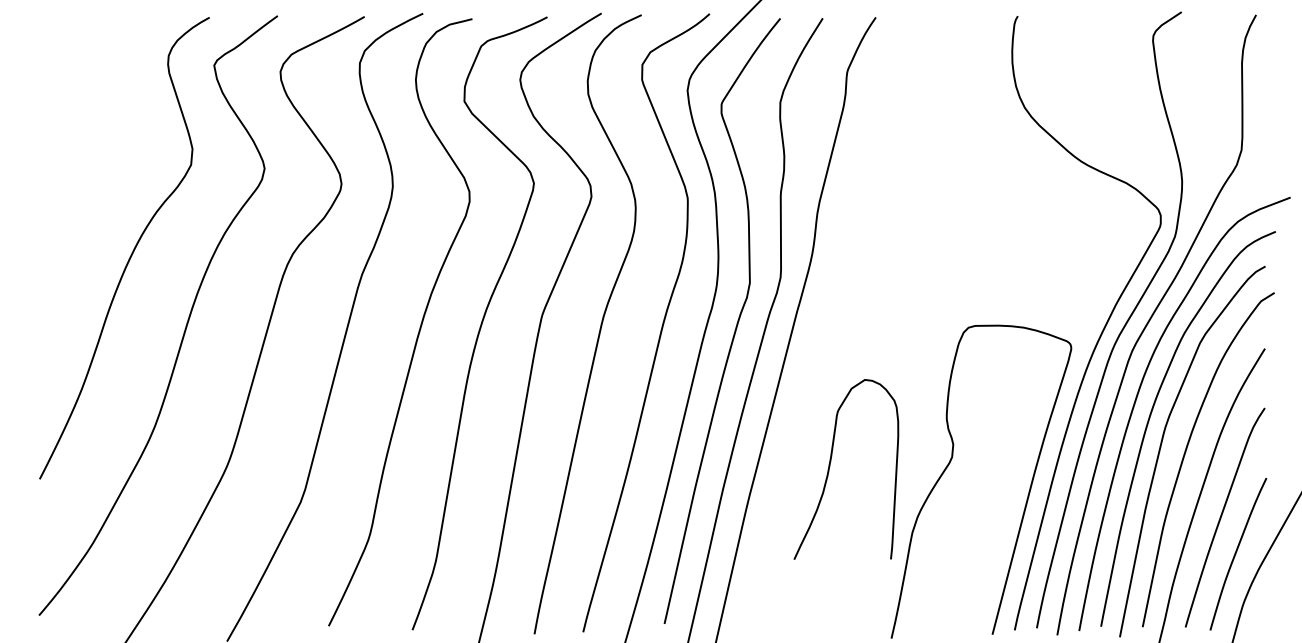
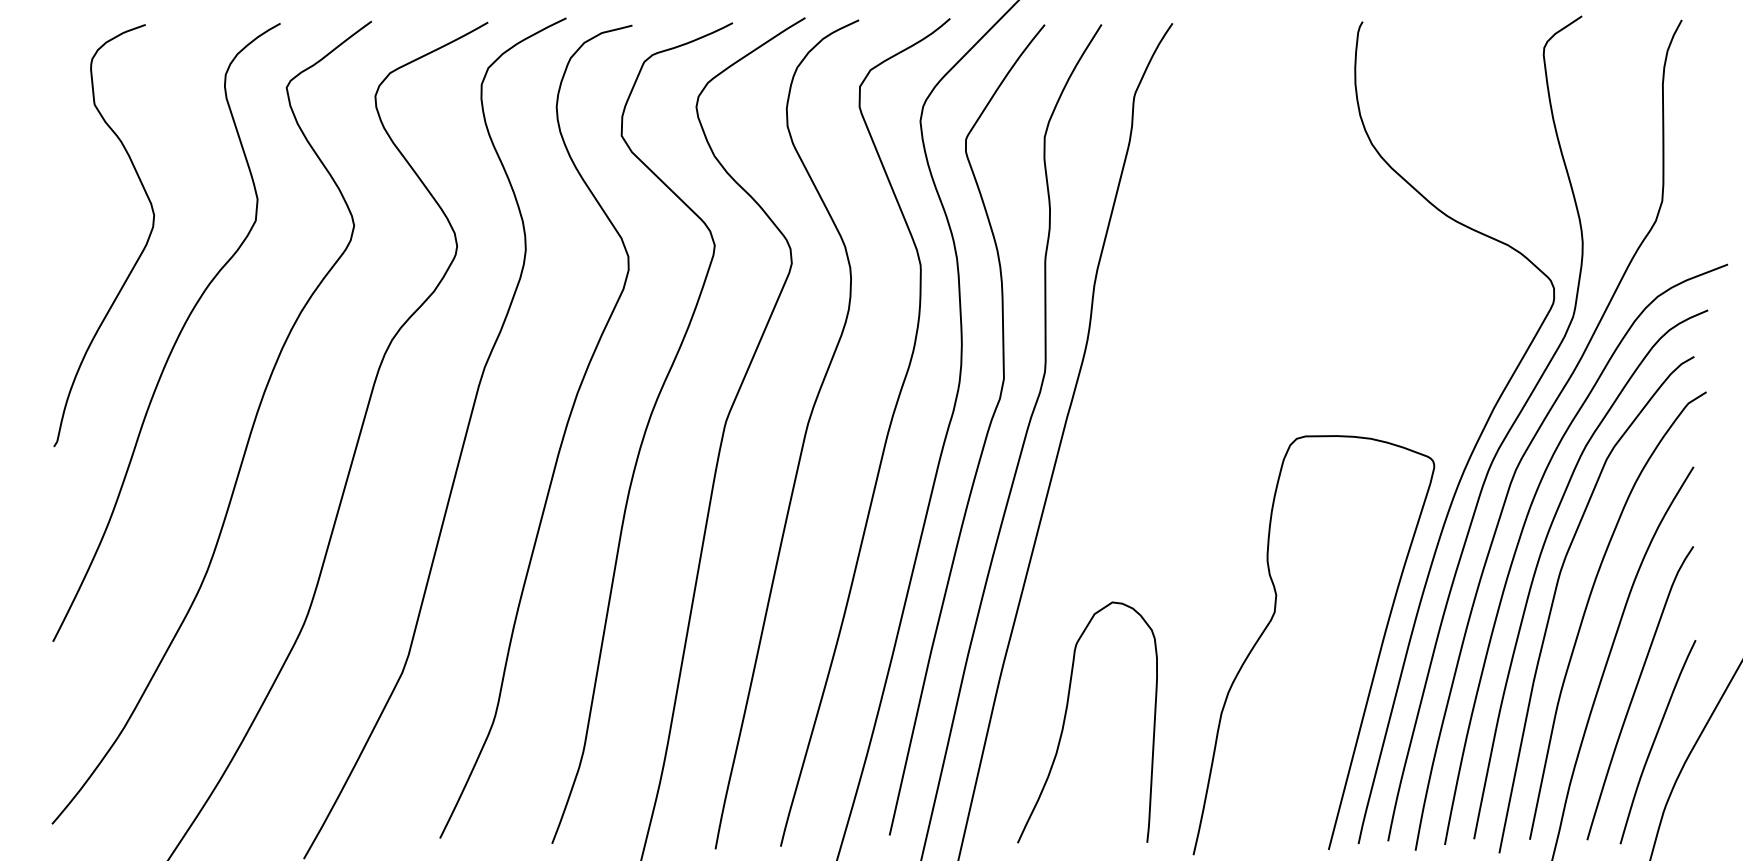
curve: (104, 189) -> (139, 253), added
curve: (830, 466) -> (1066, 718), moved

